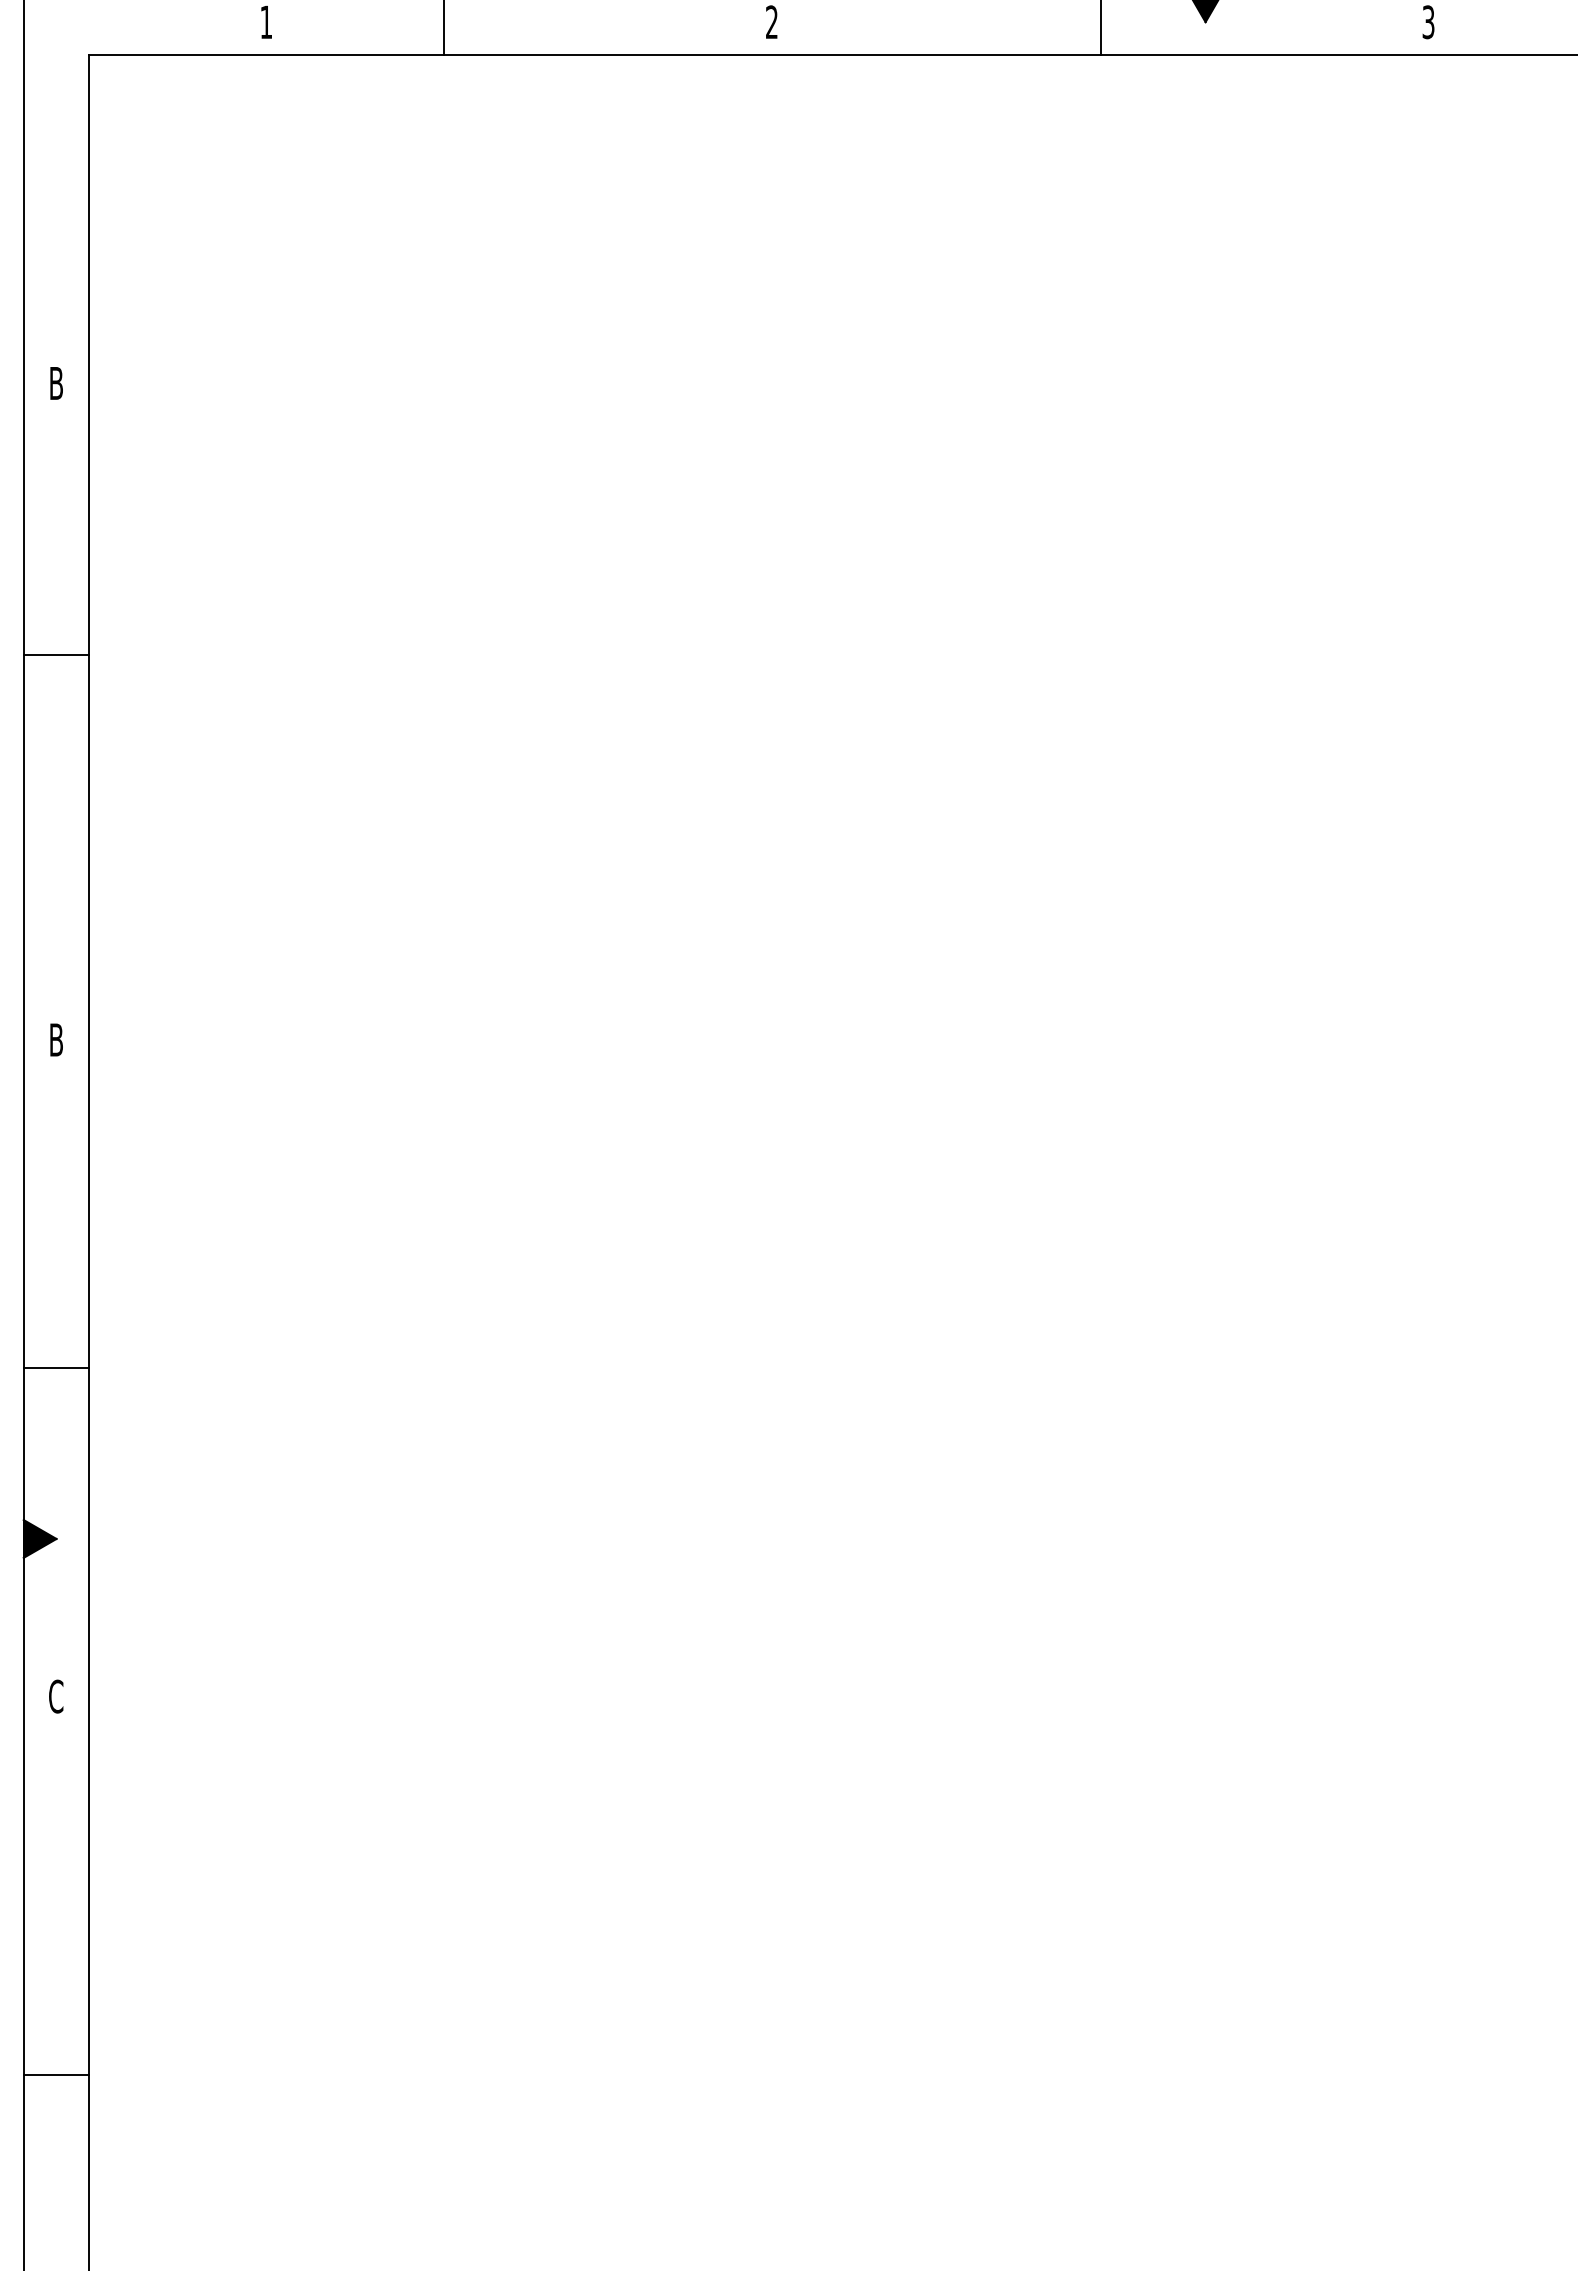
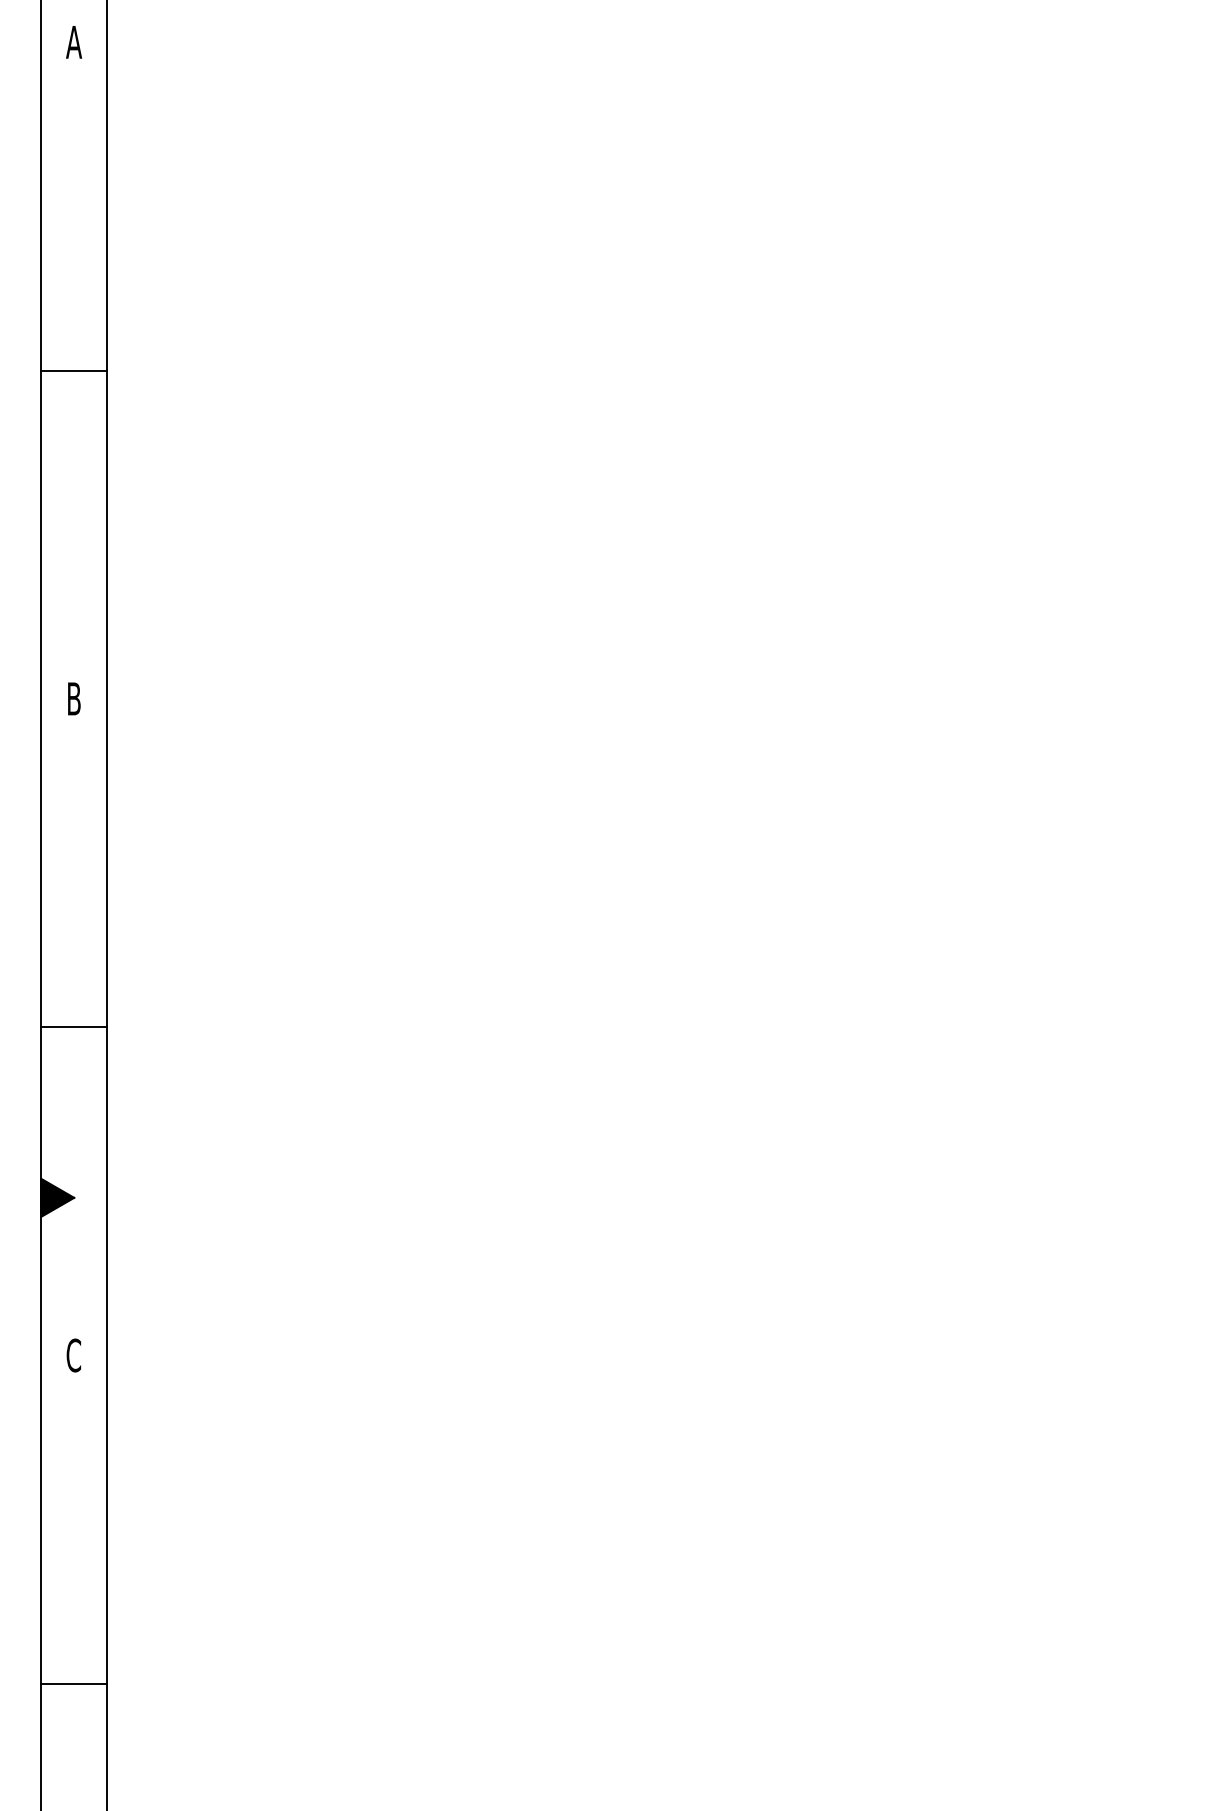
text: (56, 383) -> (74, 42), B -> A
line: (56, 654) -> (74, 370), moved
line: (56, 2074) -> (74, 1683), moved

